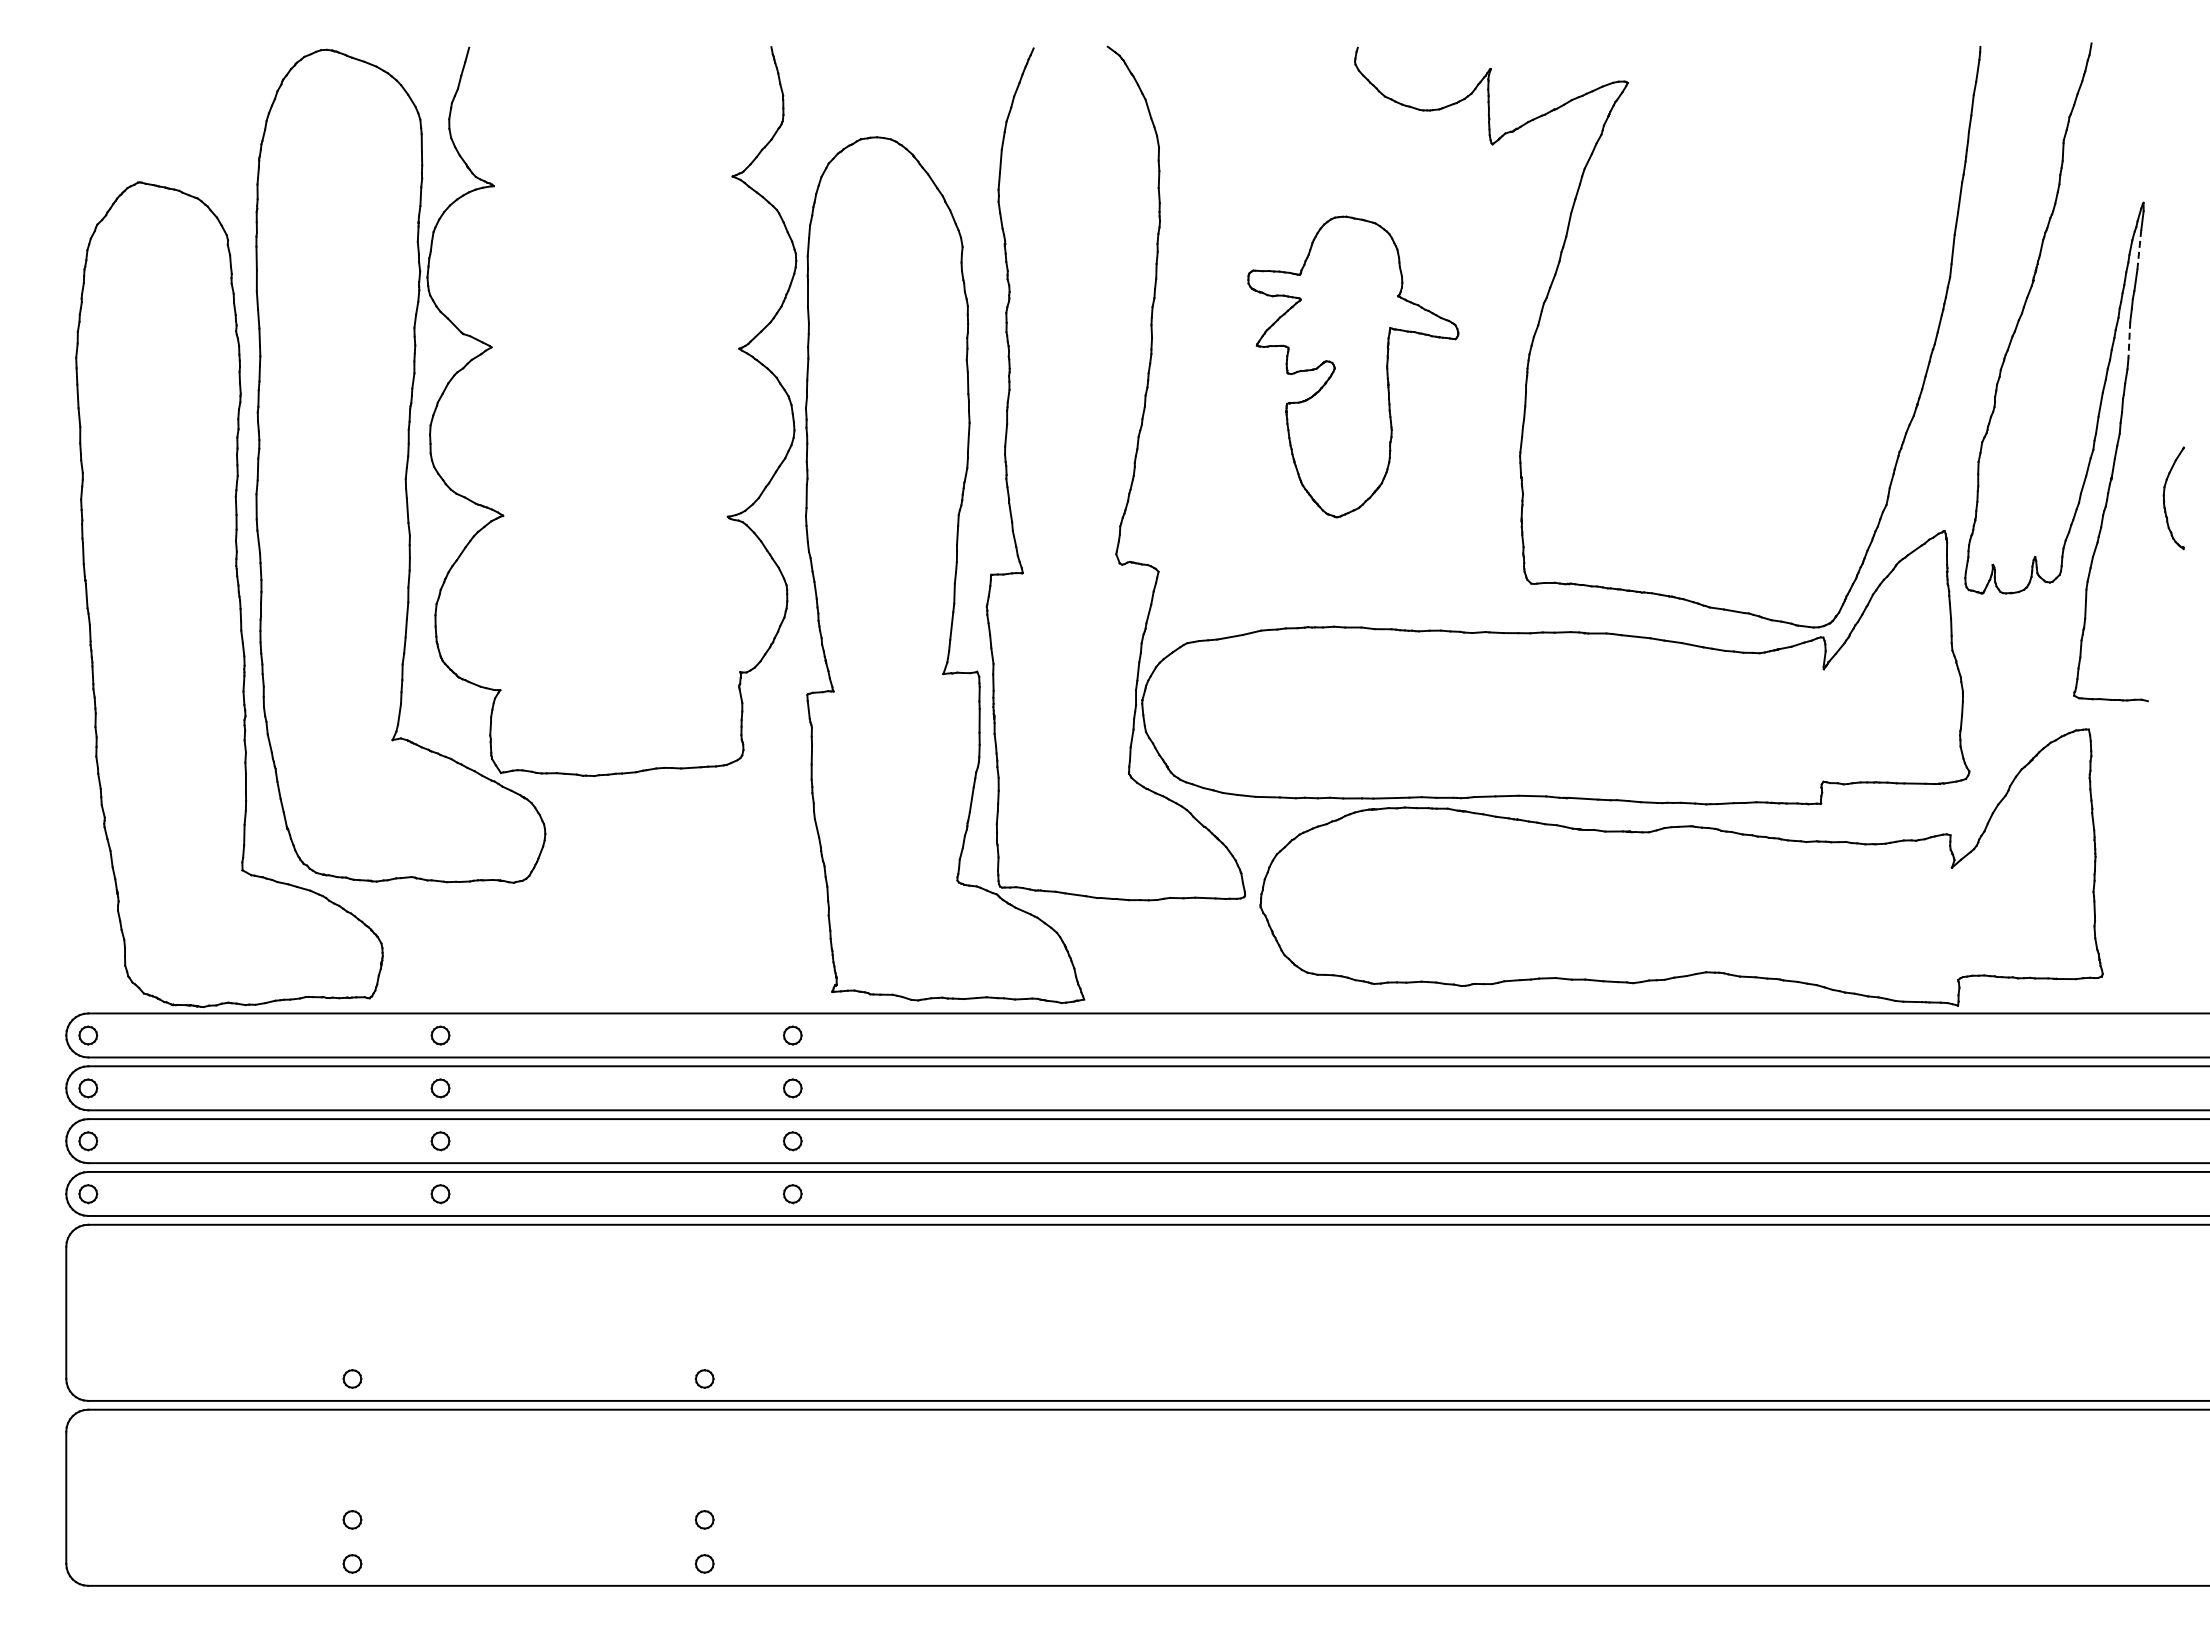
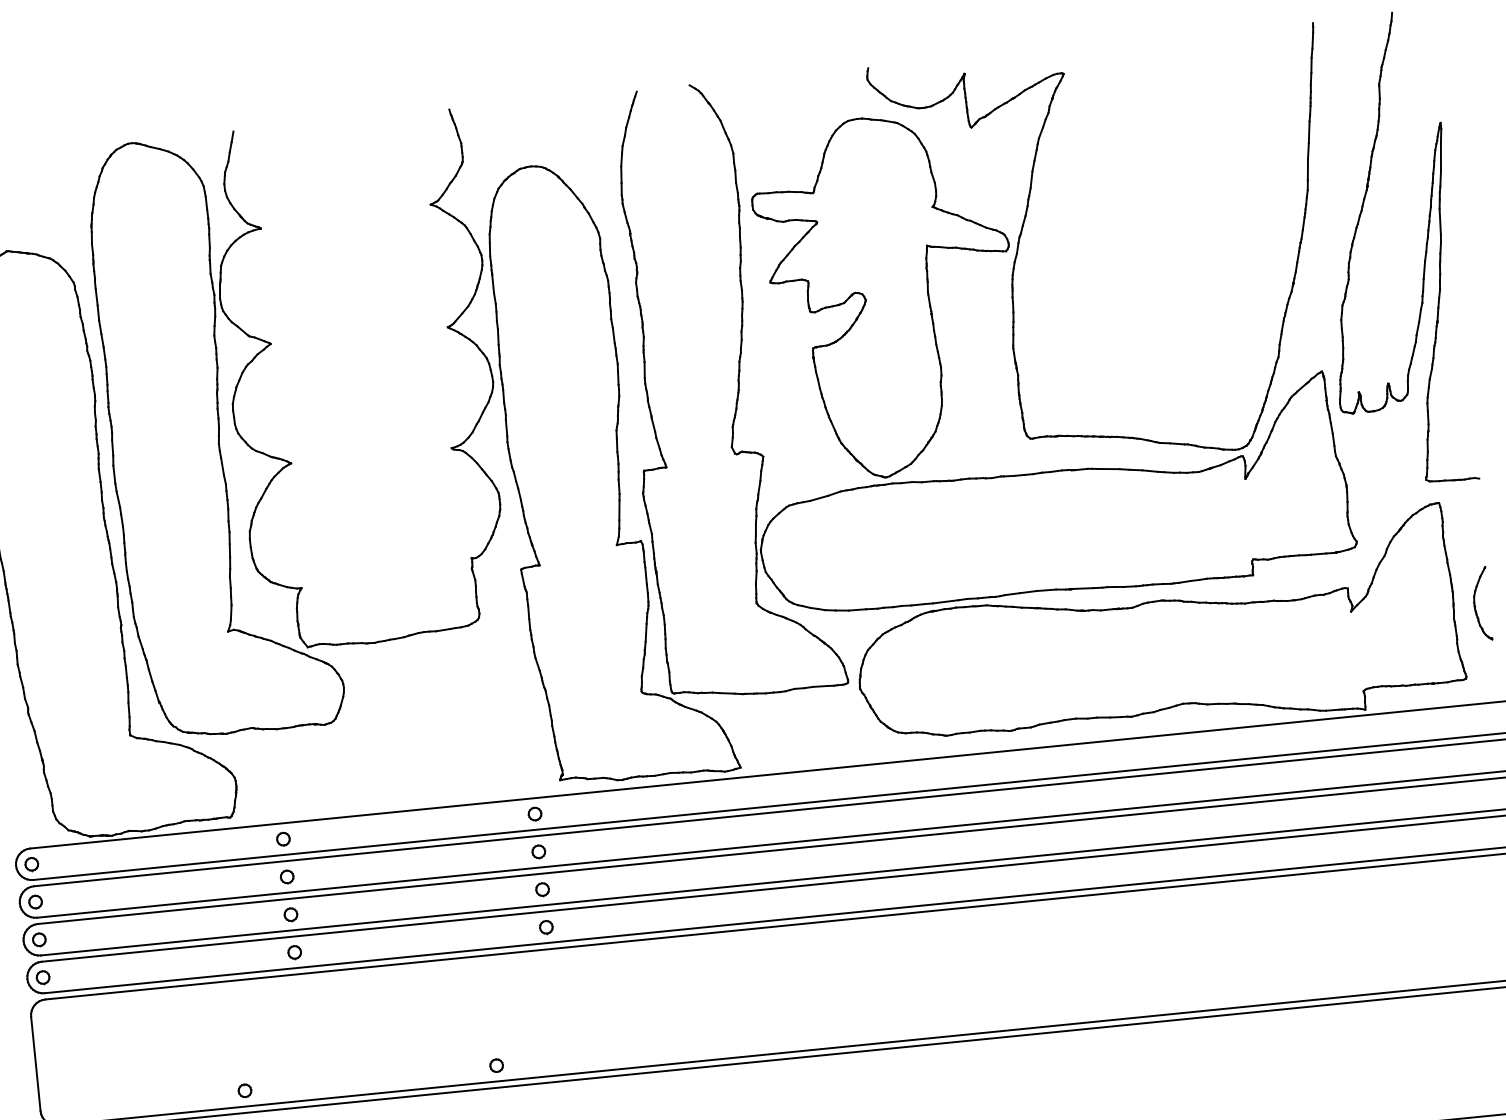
line: (2139, 249) -> (1441, 156), dashed -> solid
line: (2129, 340) -> (1440, 222), dashed -> solid
part: (1353, 366) -> (887, 296), size x1.67
part: (2165, 501) -> (1475, 606), moved

